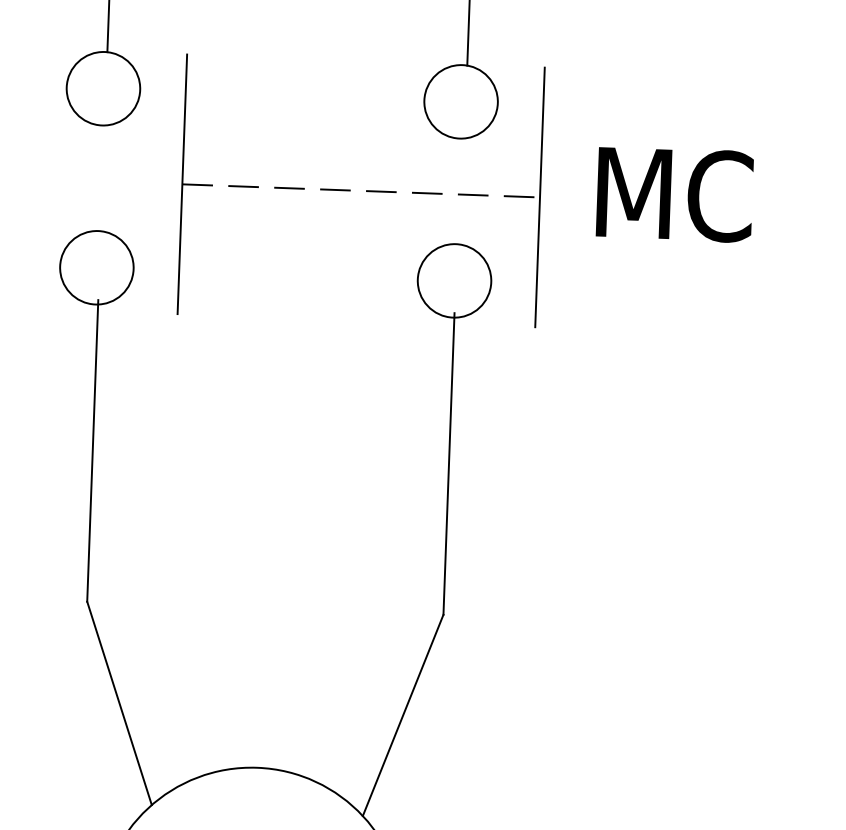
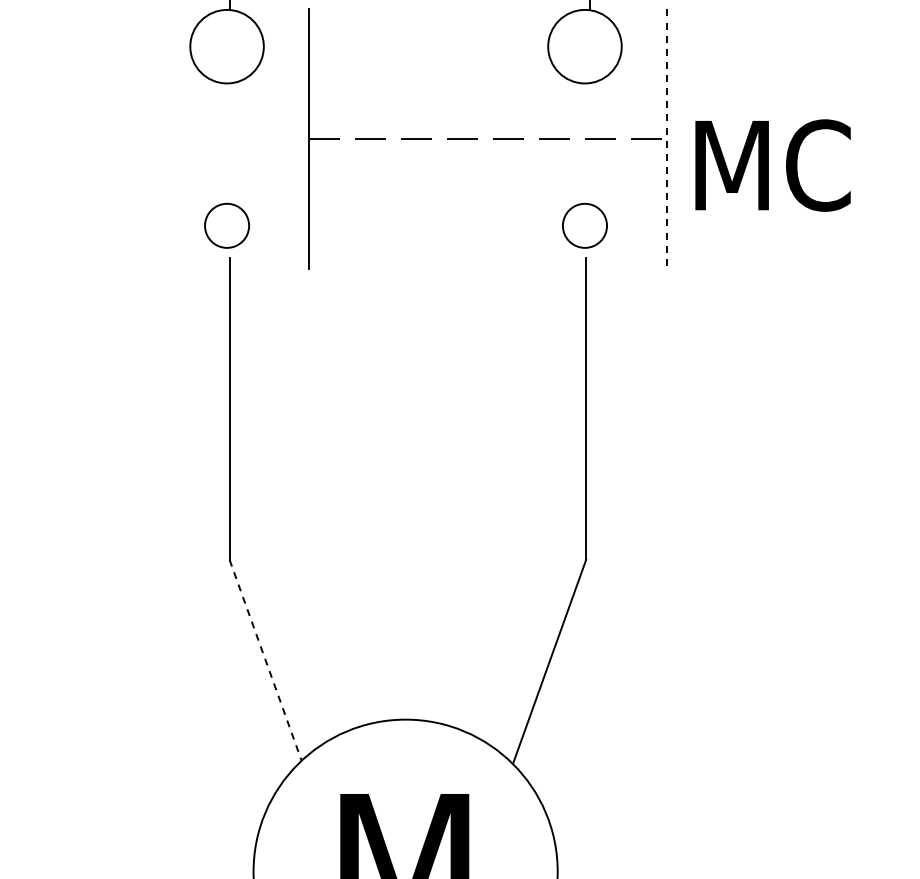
text: (674, 194) -> (772, 165), moved
line: (540, 197) -> (667, 139), solid -> dashed
circle: (96, 267) -> (226, 225), size x0.6
circle: (454, 280) -> (584, 225), size x0.6
line: (119, 703) -> (265, 660), solid -> dashed

